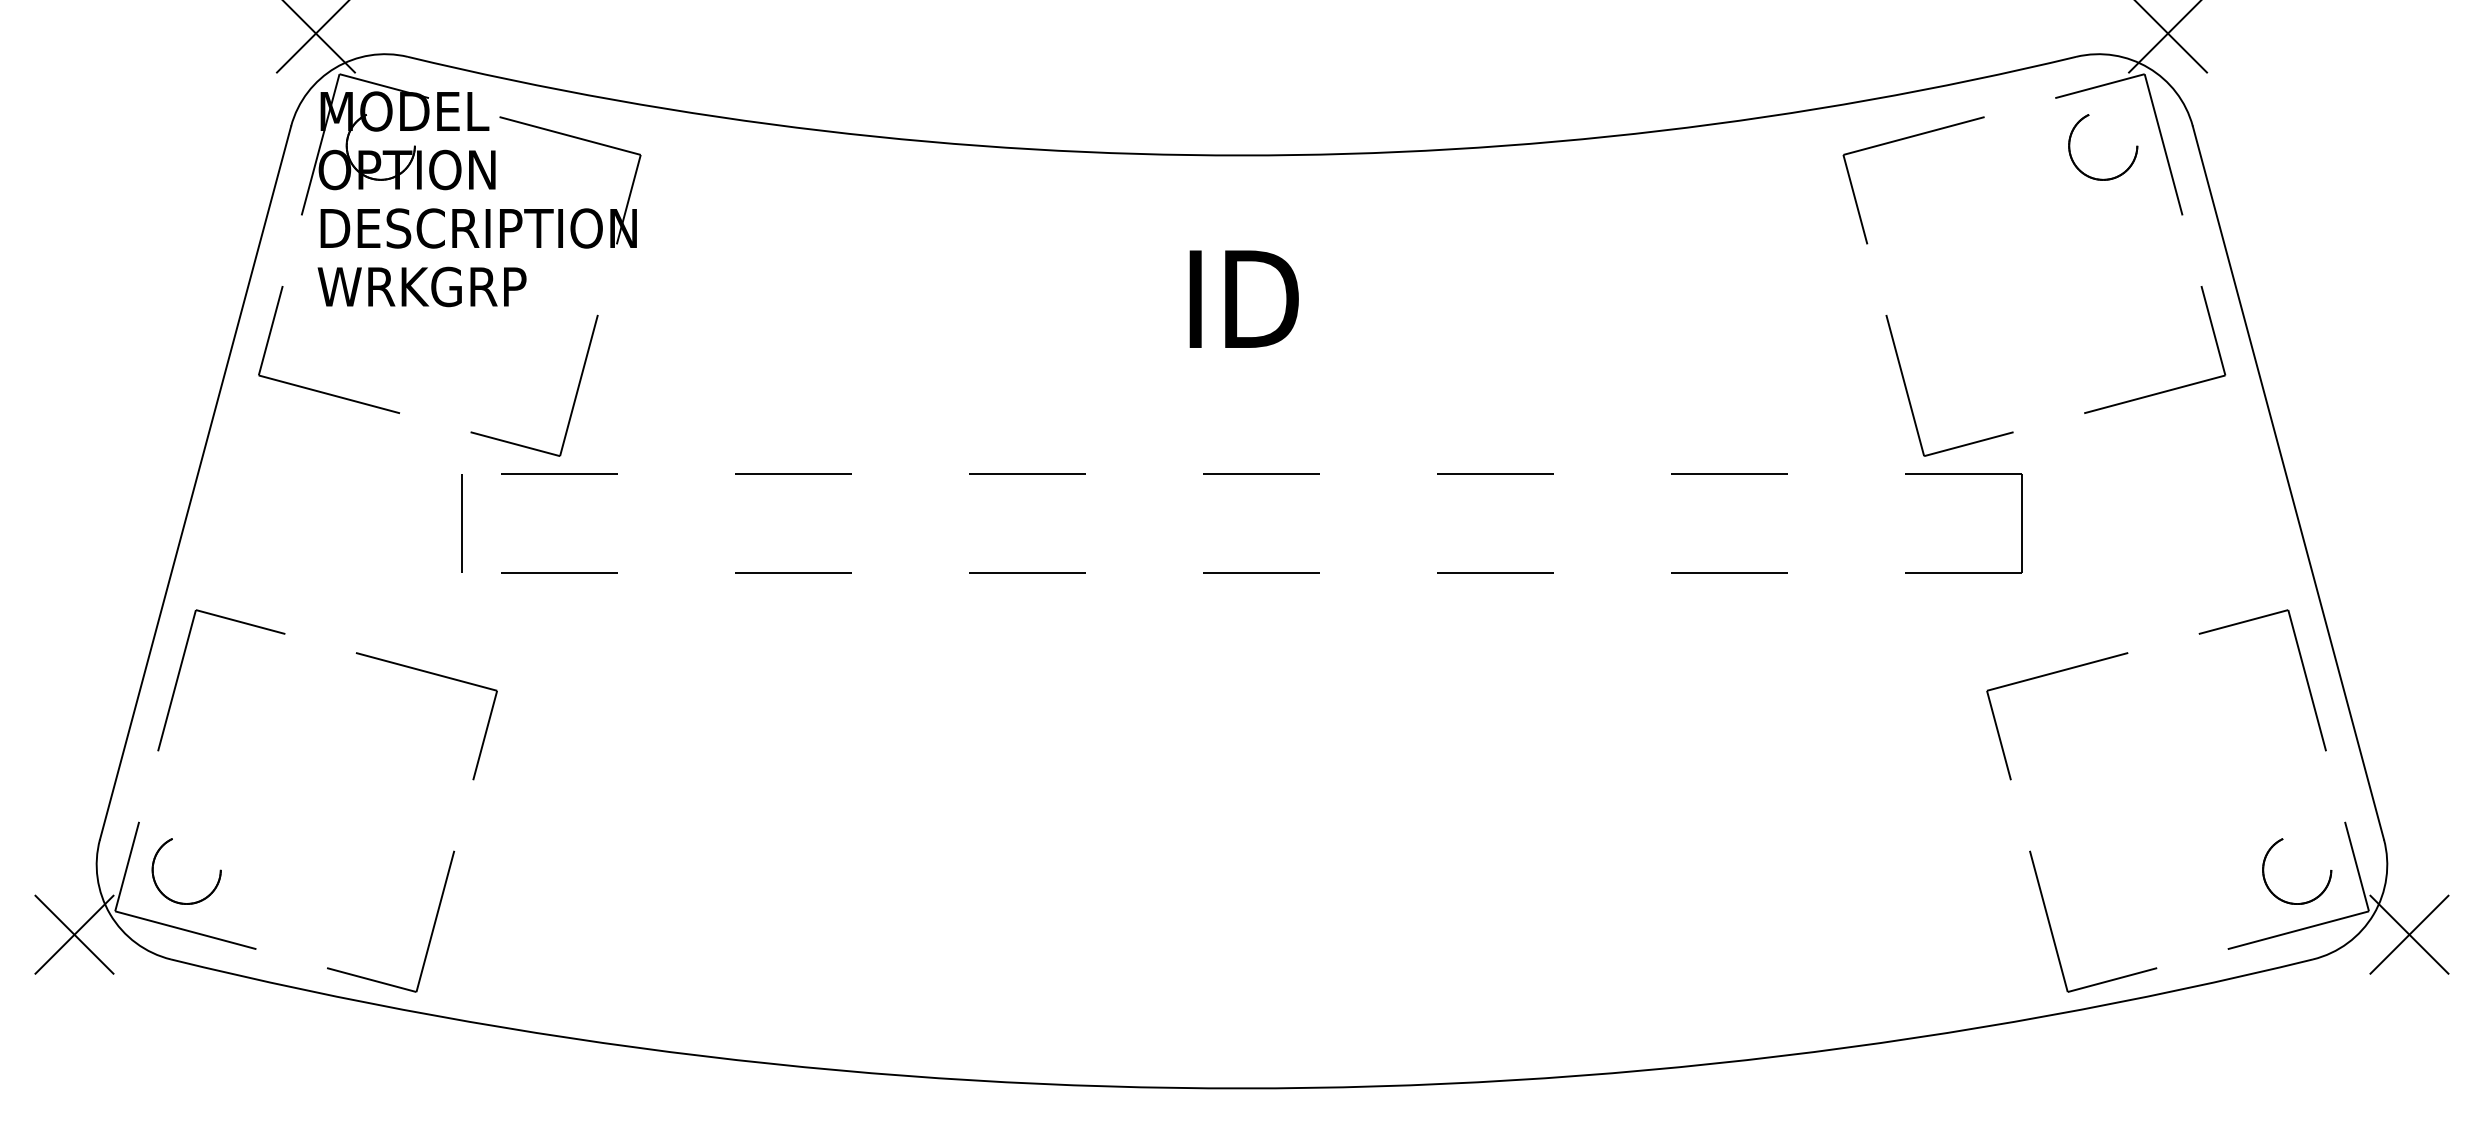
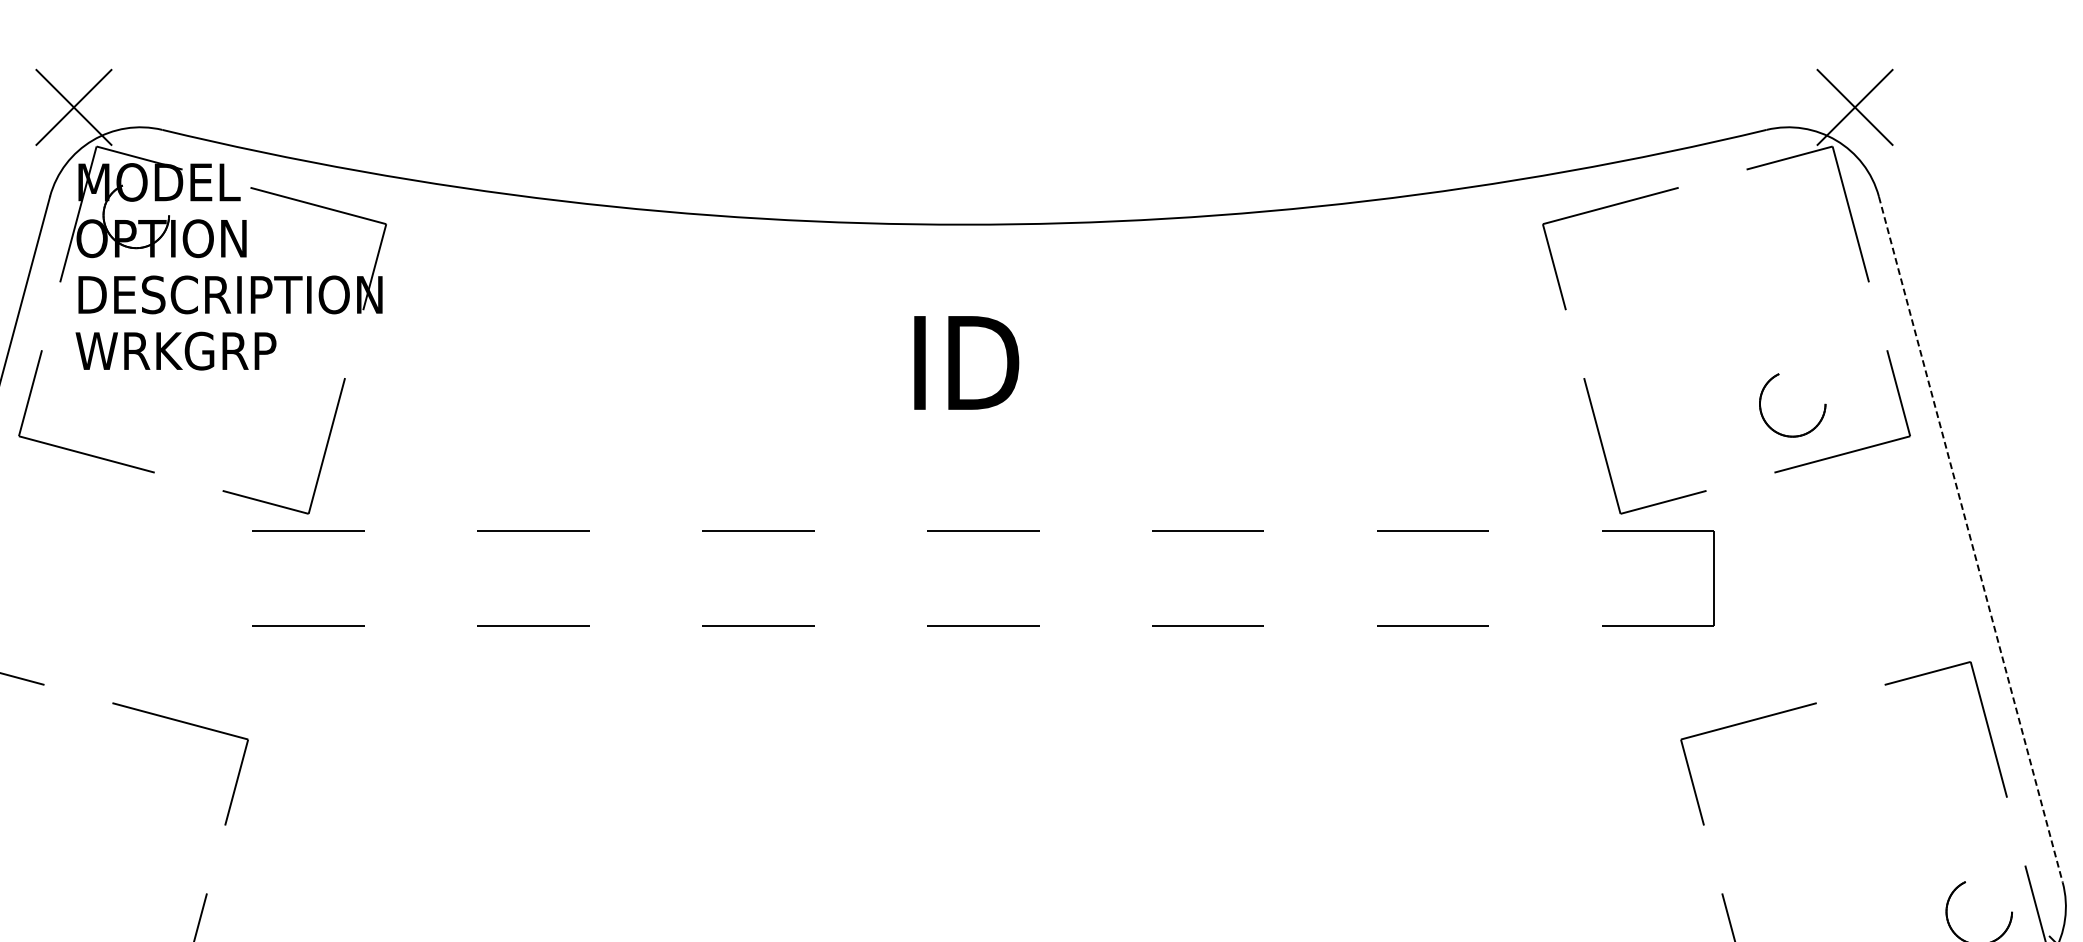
part: (2114, 176) -> (1803, 433), moved
line: (2288, 483) -> (1970, 540), solid -> dashed
line: (462, 522) -> (214, 577), removed

